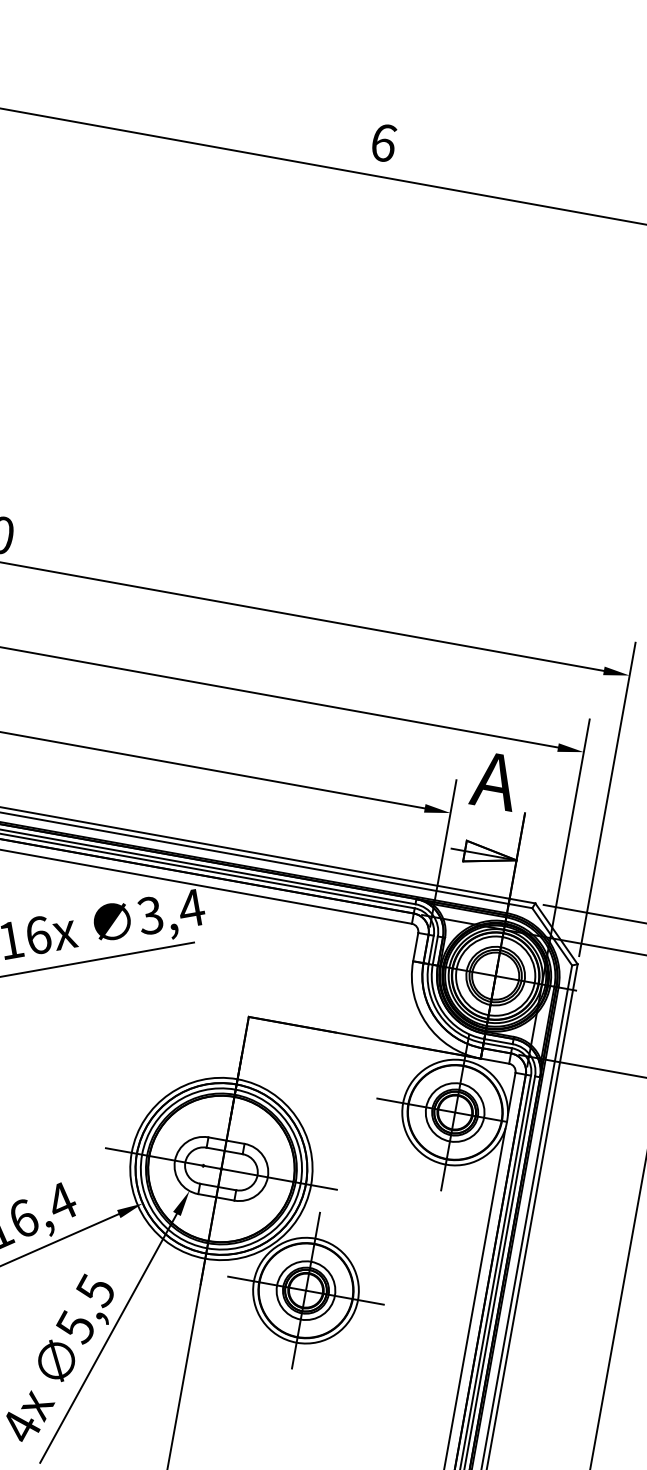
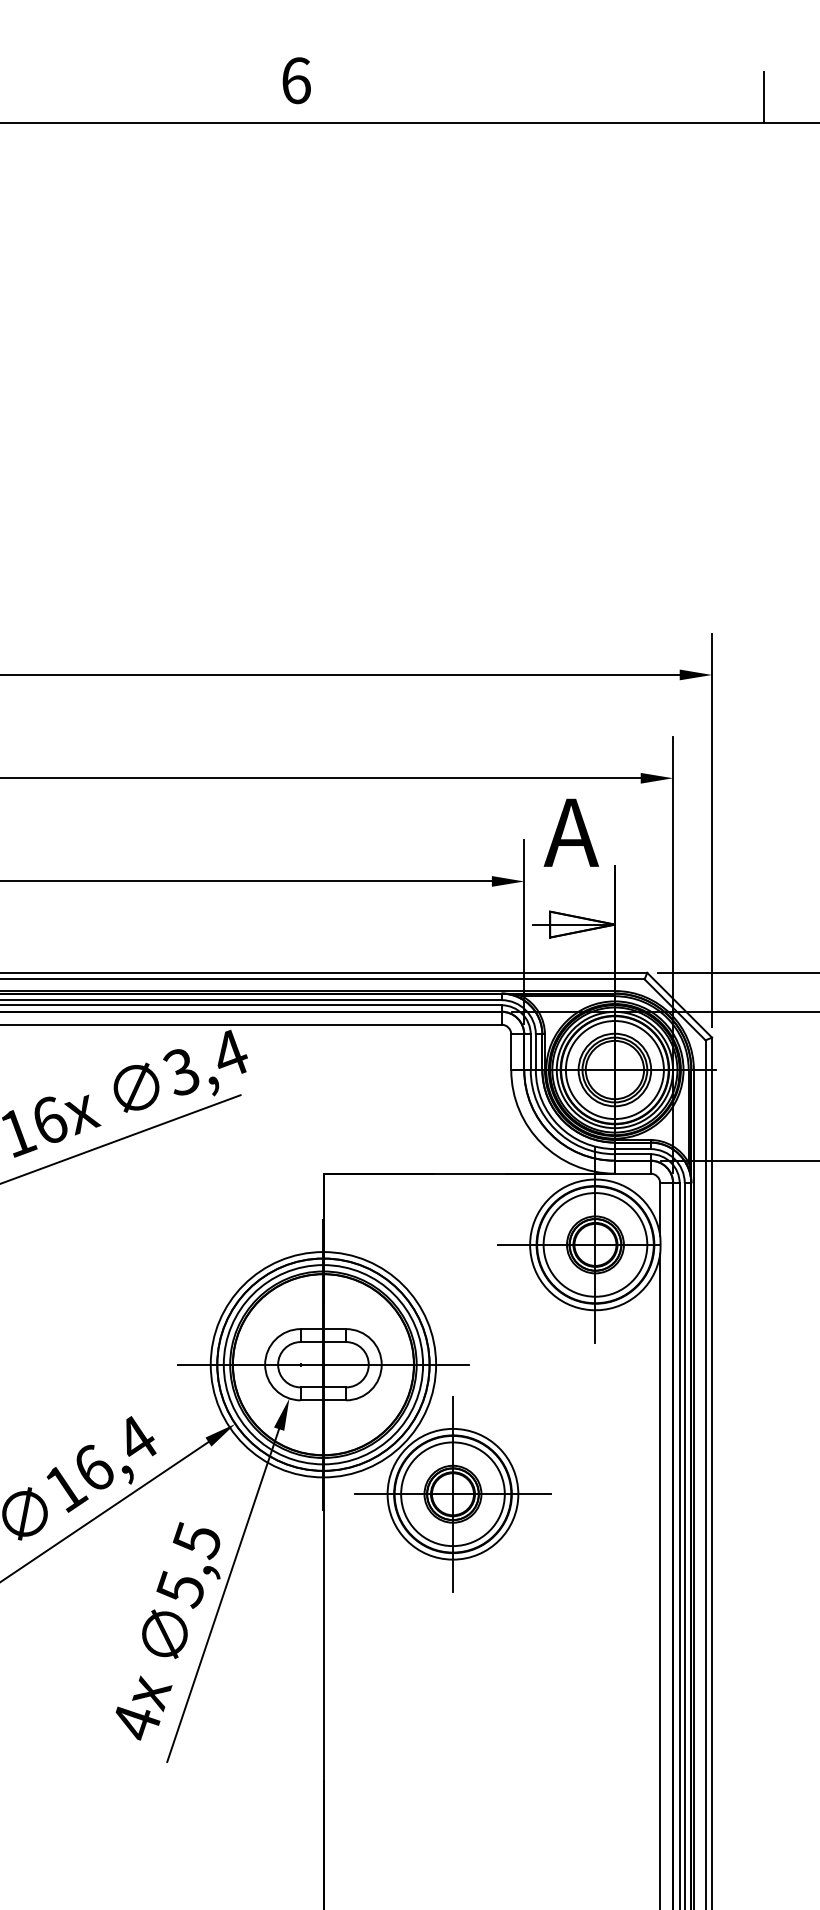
circle: (455, 1112) -> (595, 1244), size x1.43
circle: (305, 1290) -> (452, 1494), size x1.43

